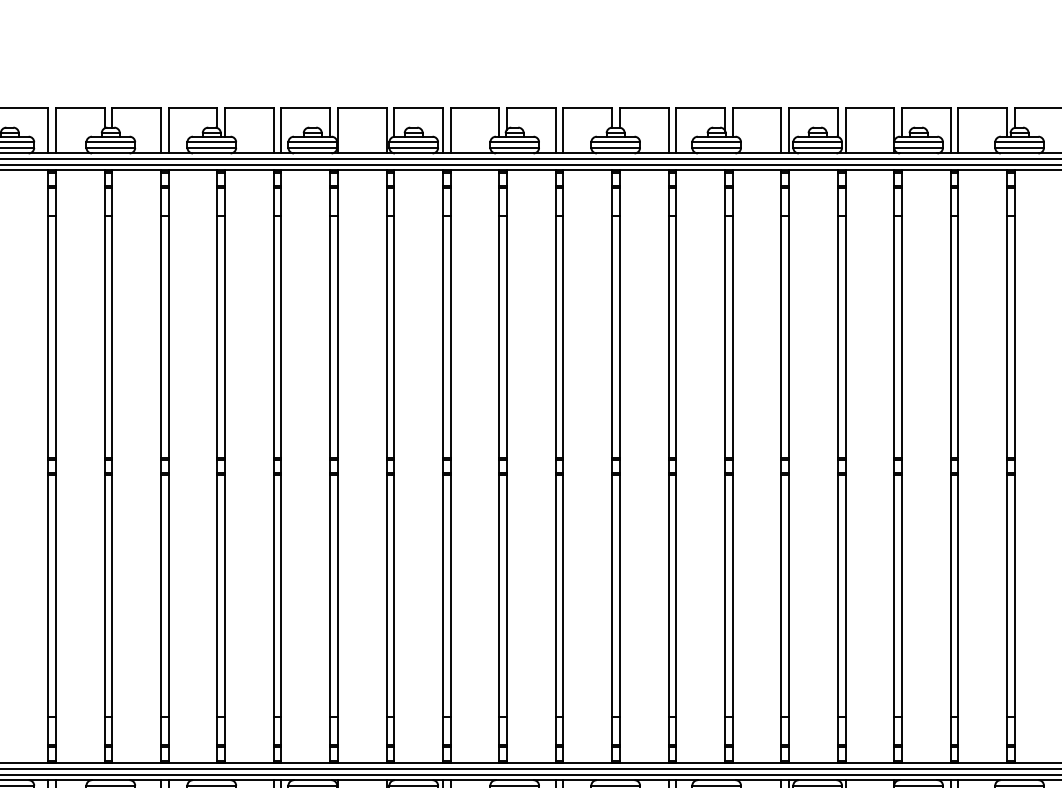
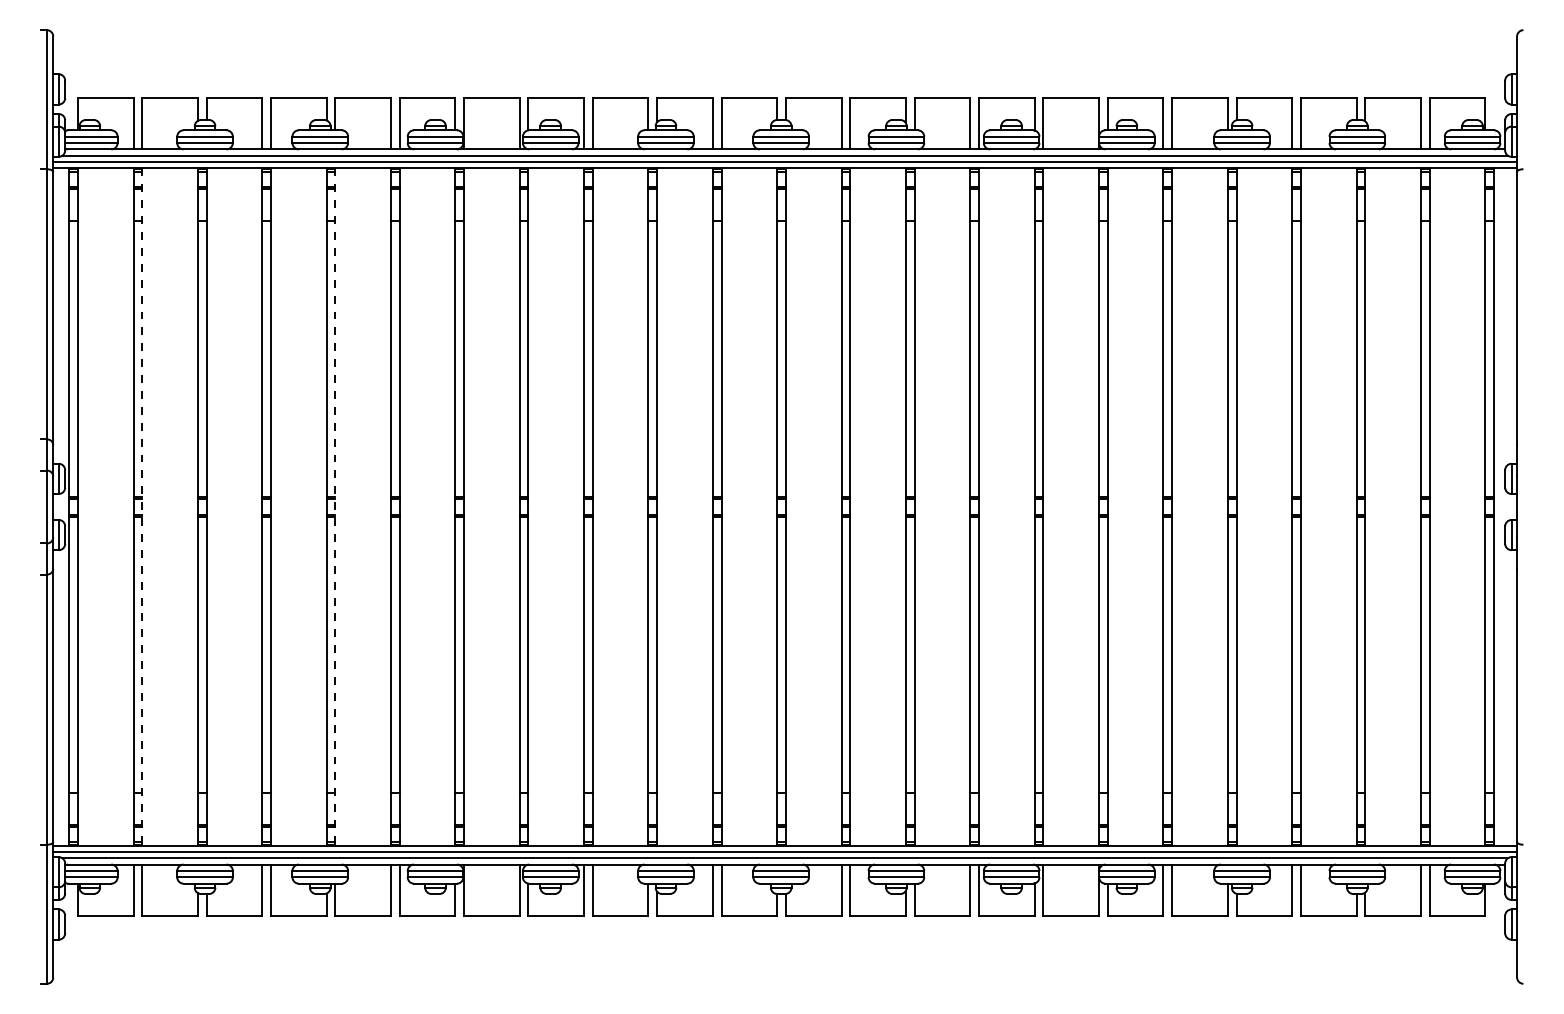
line: (56, 466) -> (142, 506), solid -> dashed
line: (225, 466) -> (335, 506), solid -> dashed

